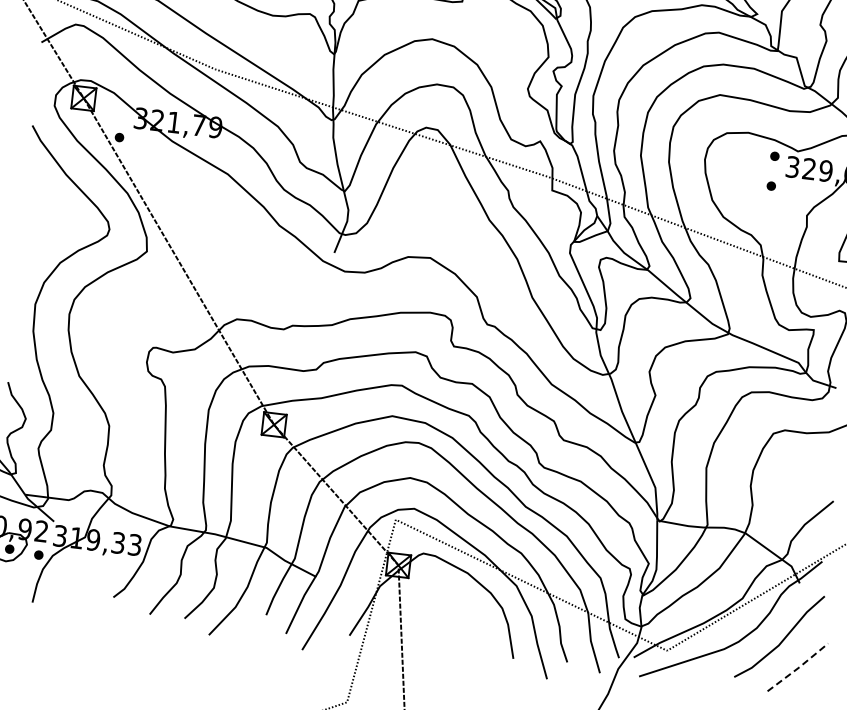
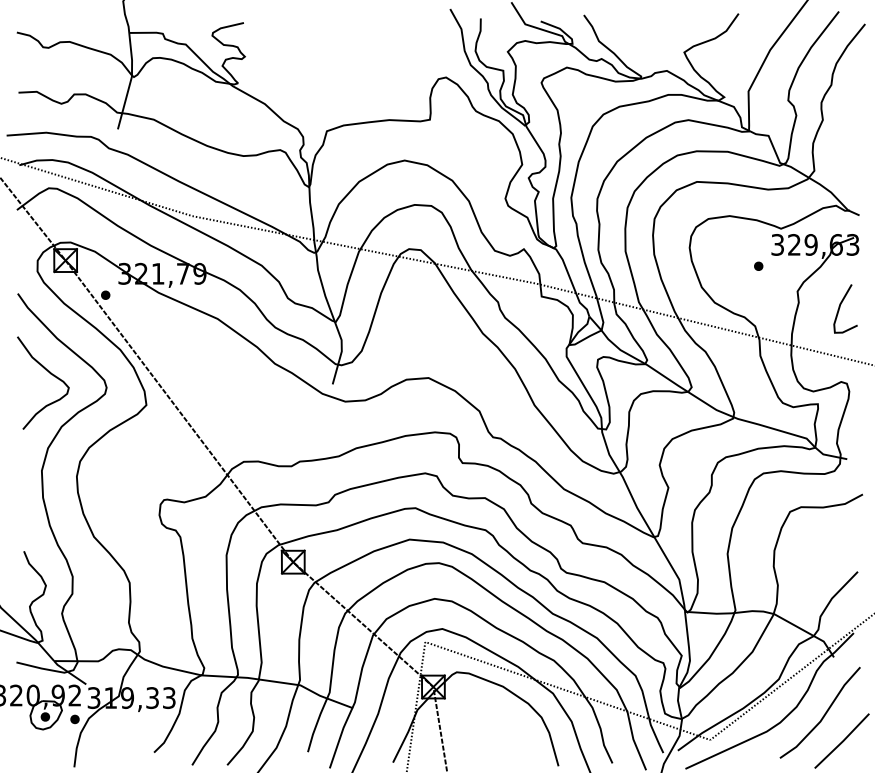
part: (774, 155) -> (758, 235), removed
curve: (55, 209) -> (50, 374), added
line: (799, 668) -> (843, 741), dashed -> solid

